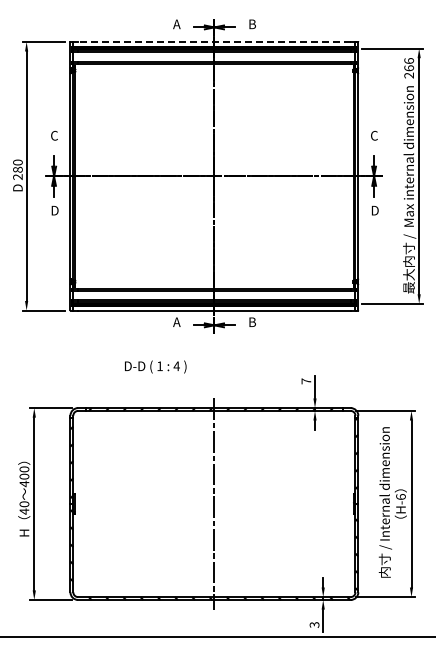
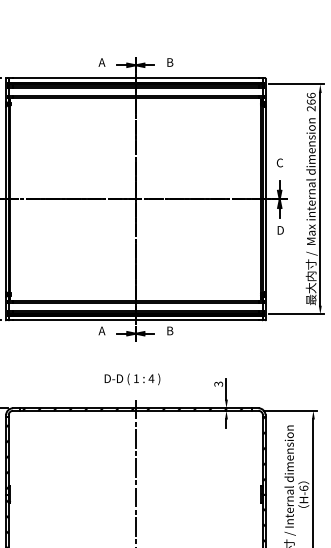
line: (213, 41) -> (135, 77), dashed -> solid
text: (155, 366) -> (132, 378), moved
text: (306, 381) -> (218, 384), 7 -> 3

